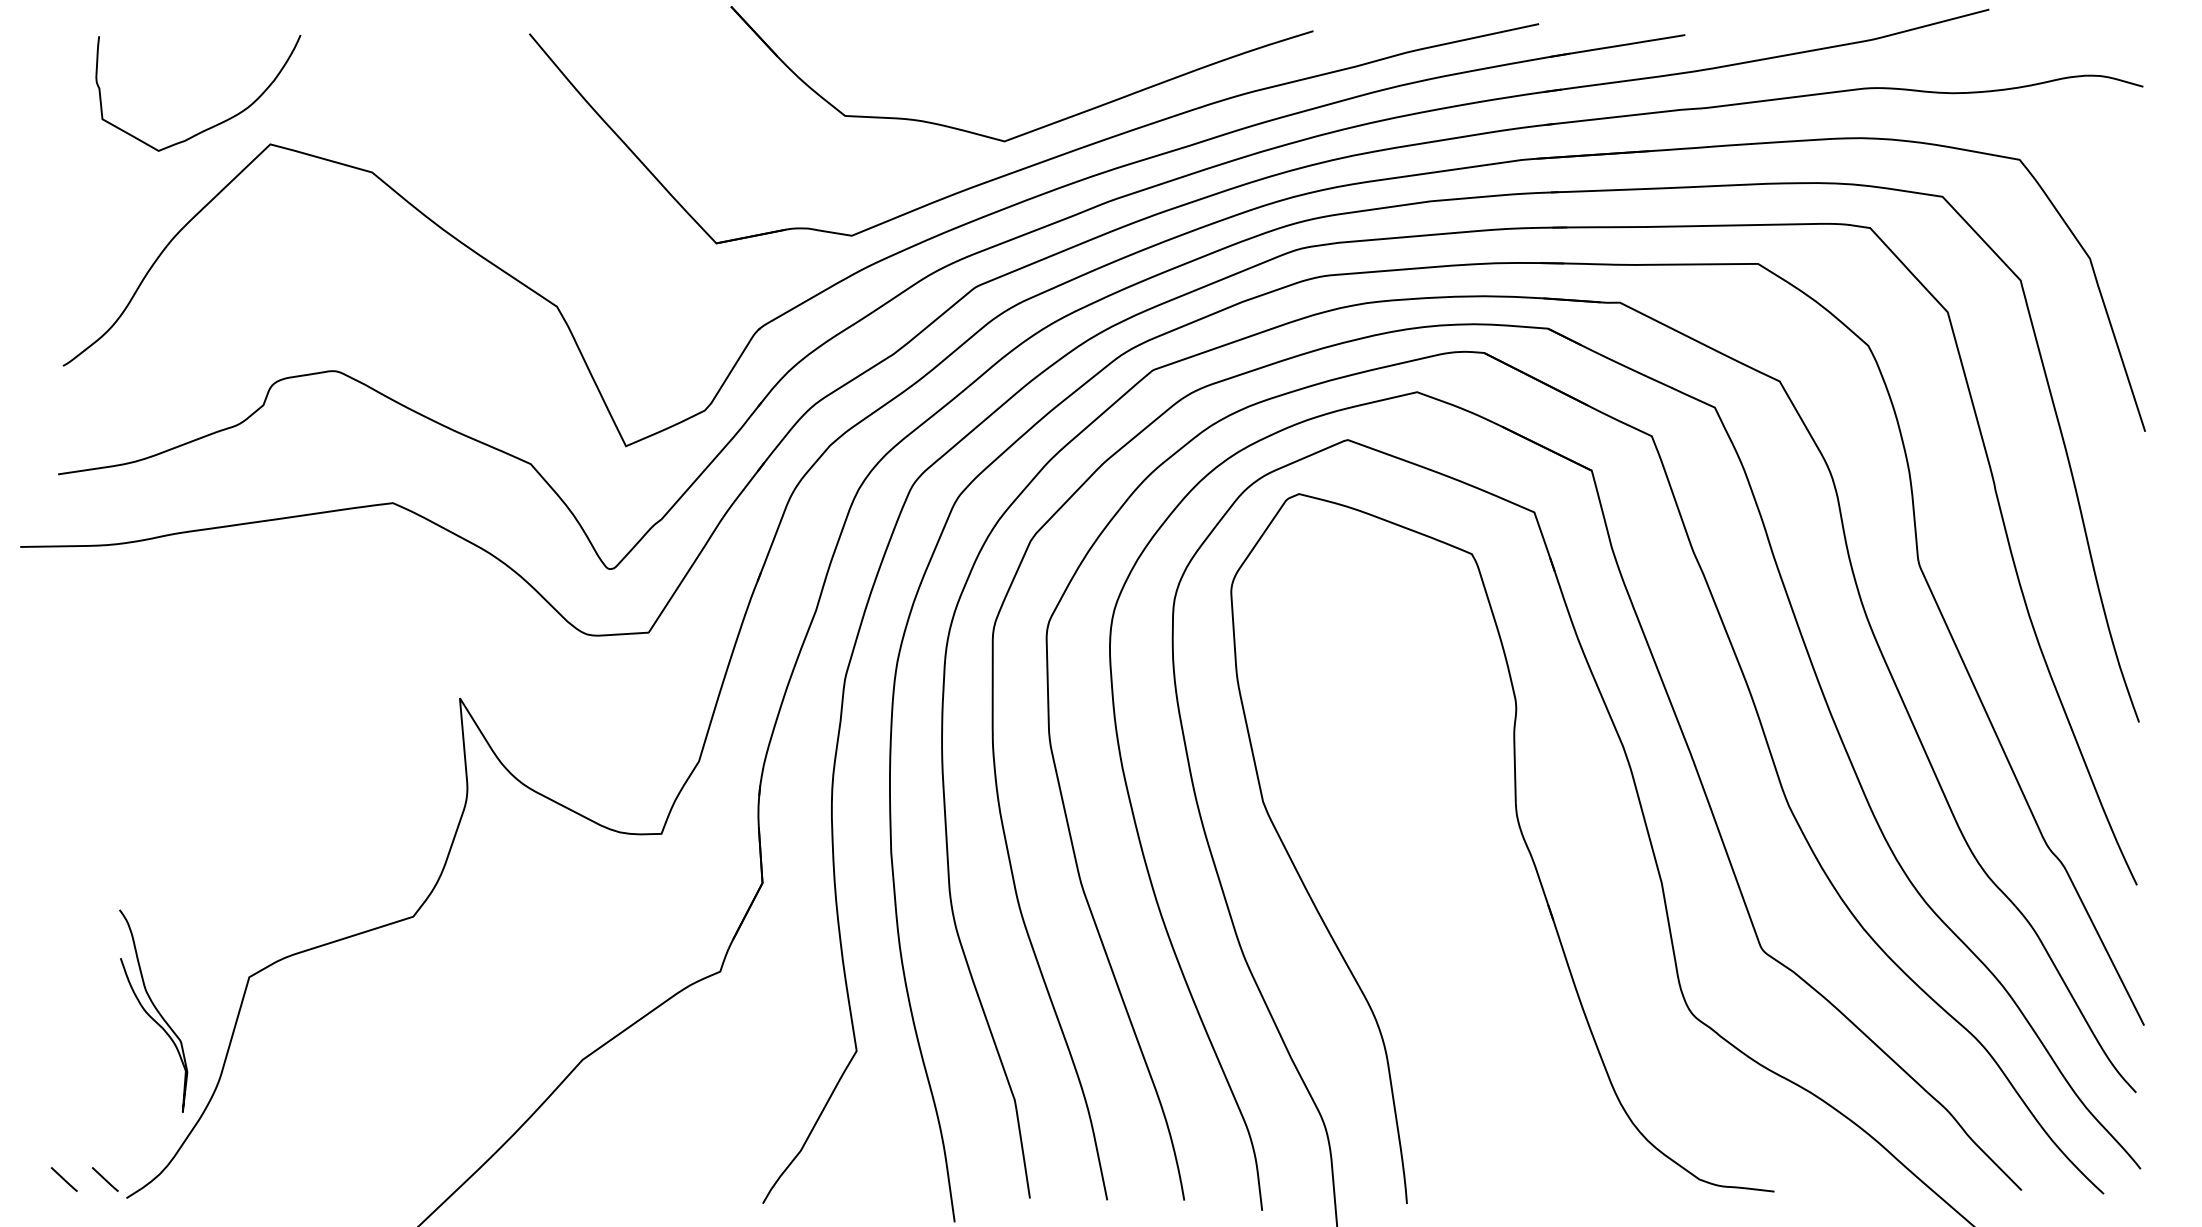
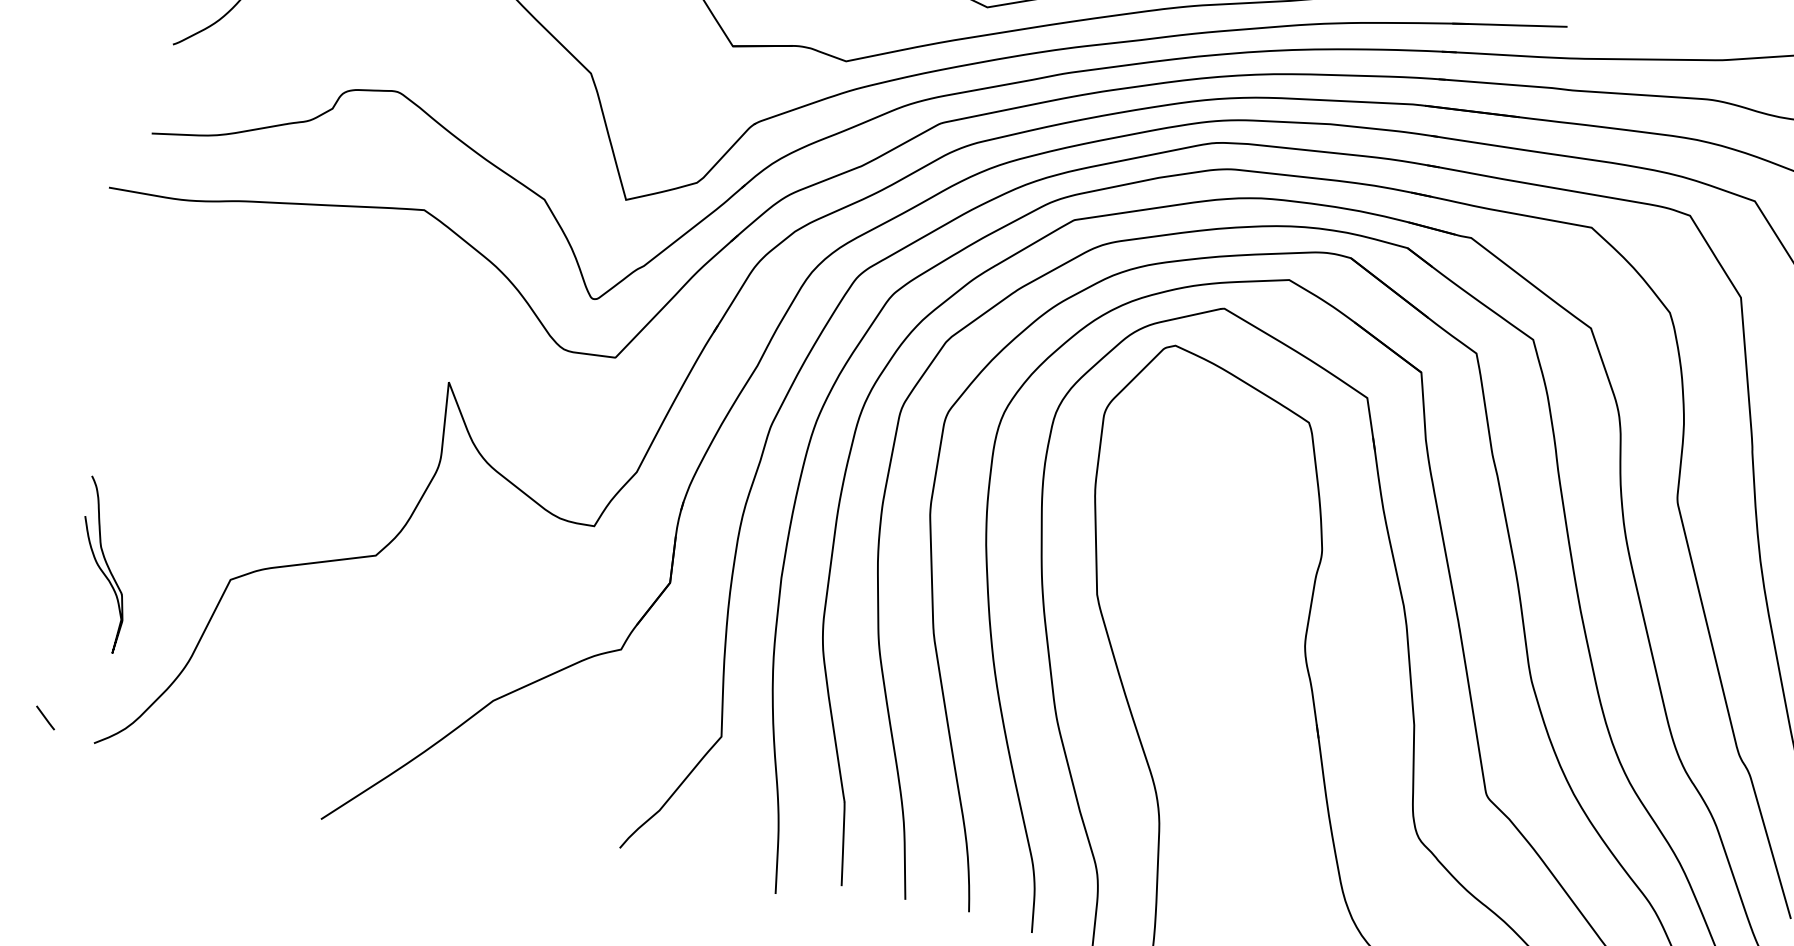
curve: (154, 1008) -> (105, 563), moved
line: (104, 1179) -> (78, 724), removed

